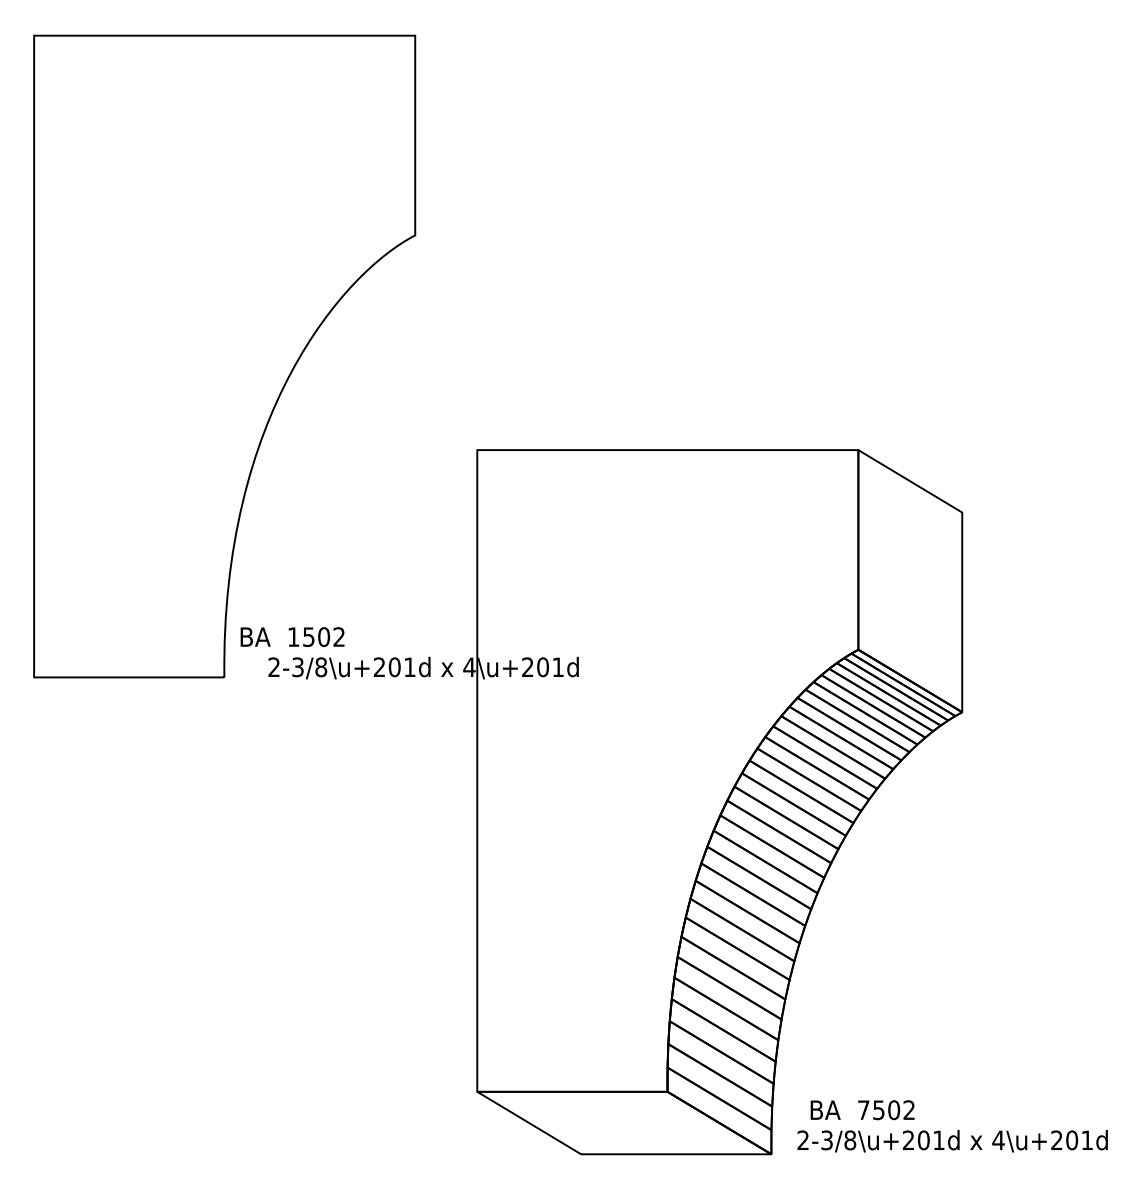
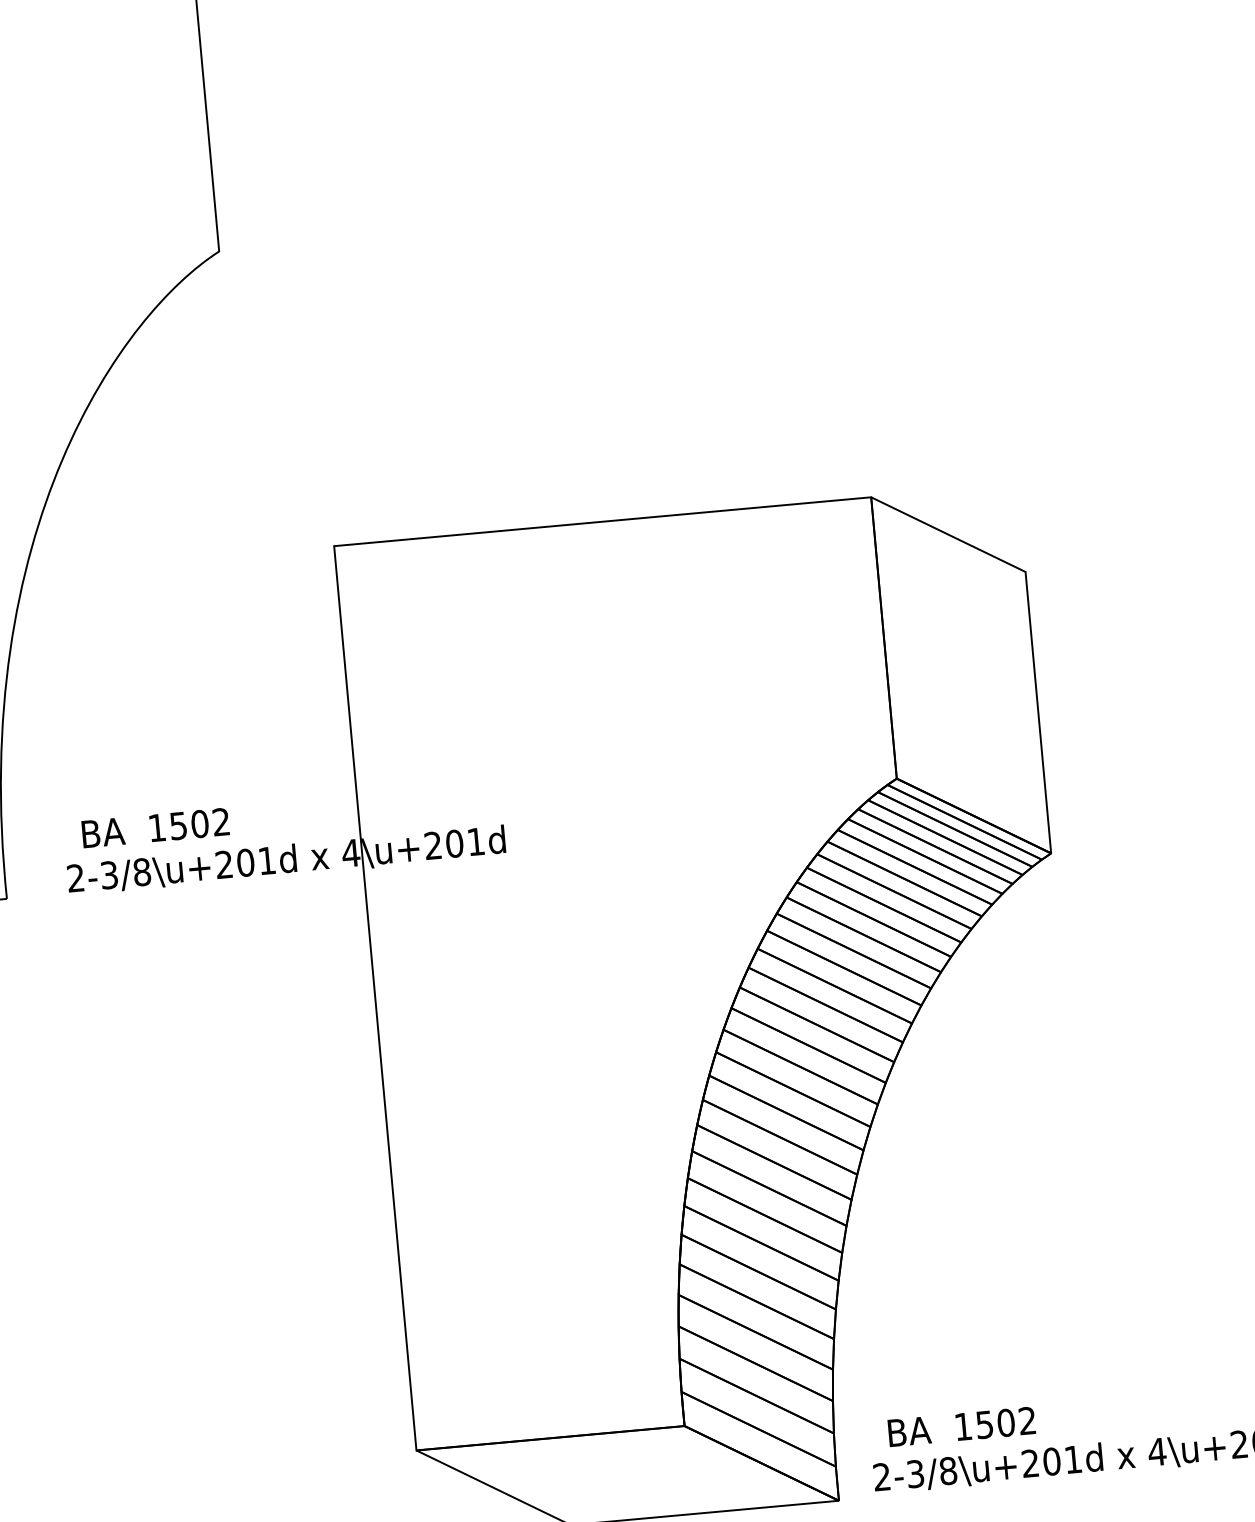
text: (292, 637) -> (155, 828), moved
text: (863, 1109) -> (962, 1425), 7502 -> 1502

